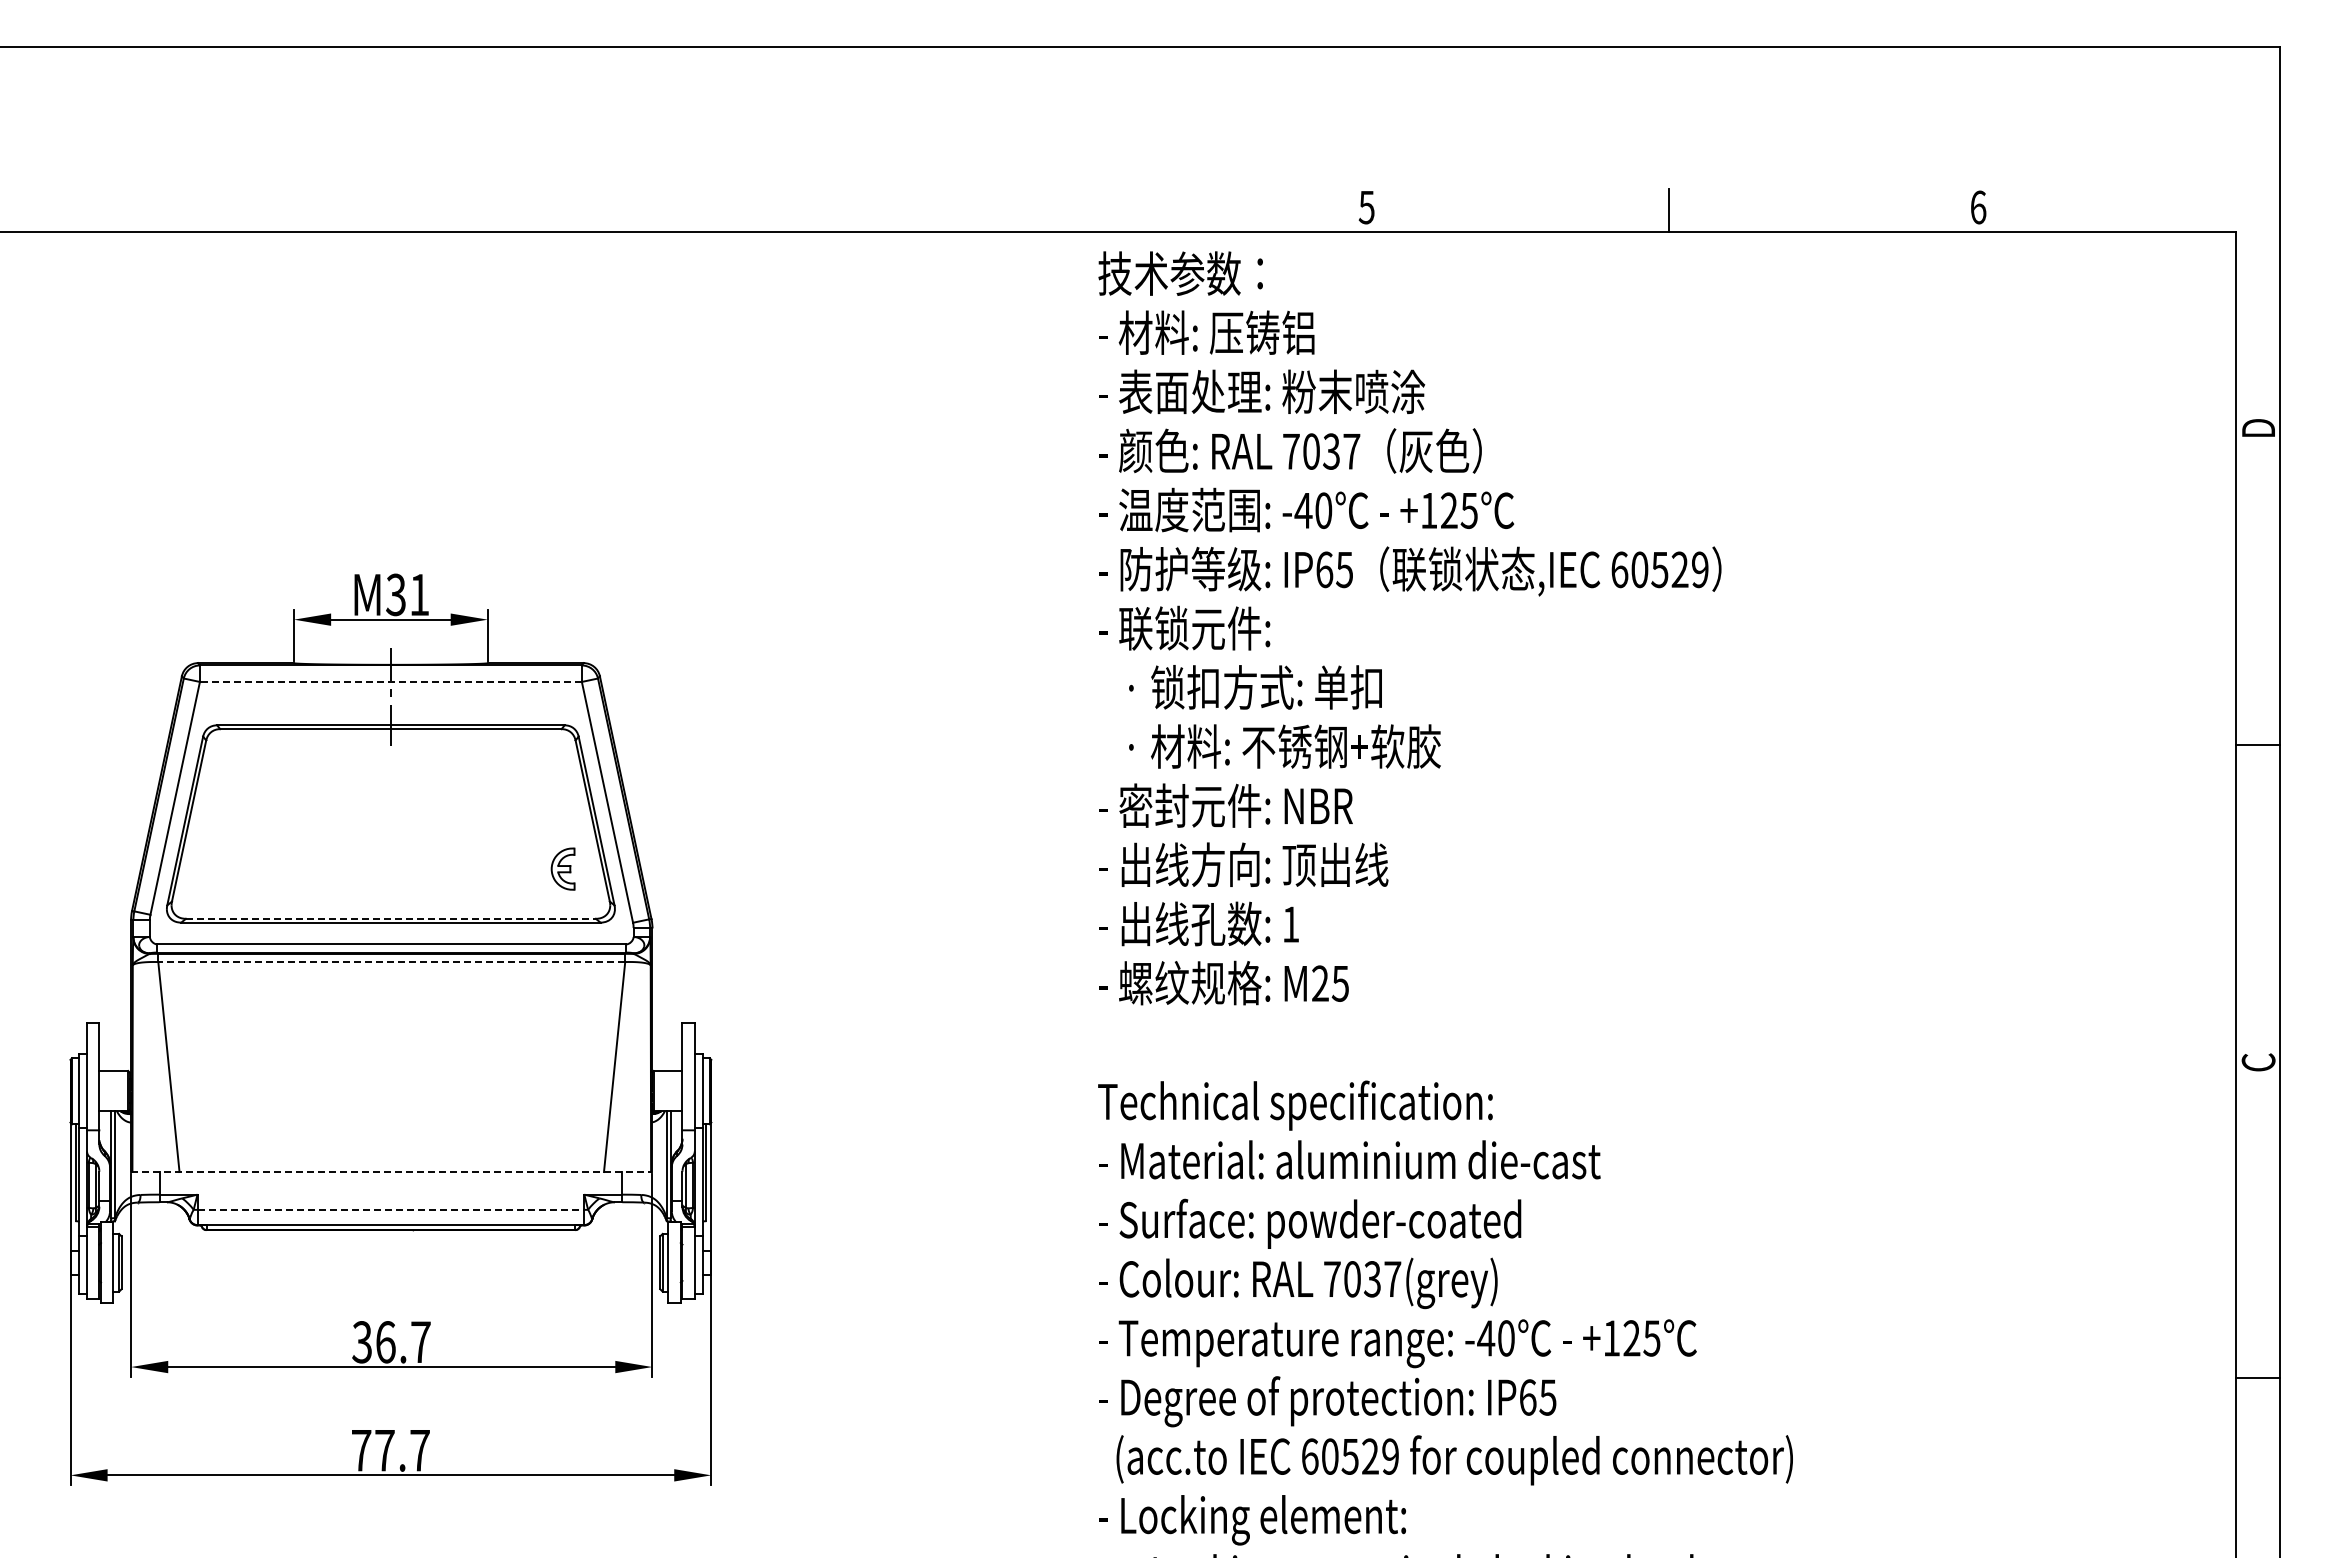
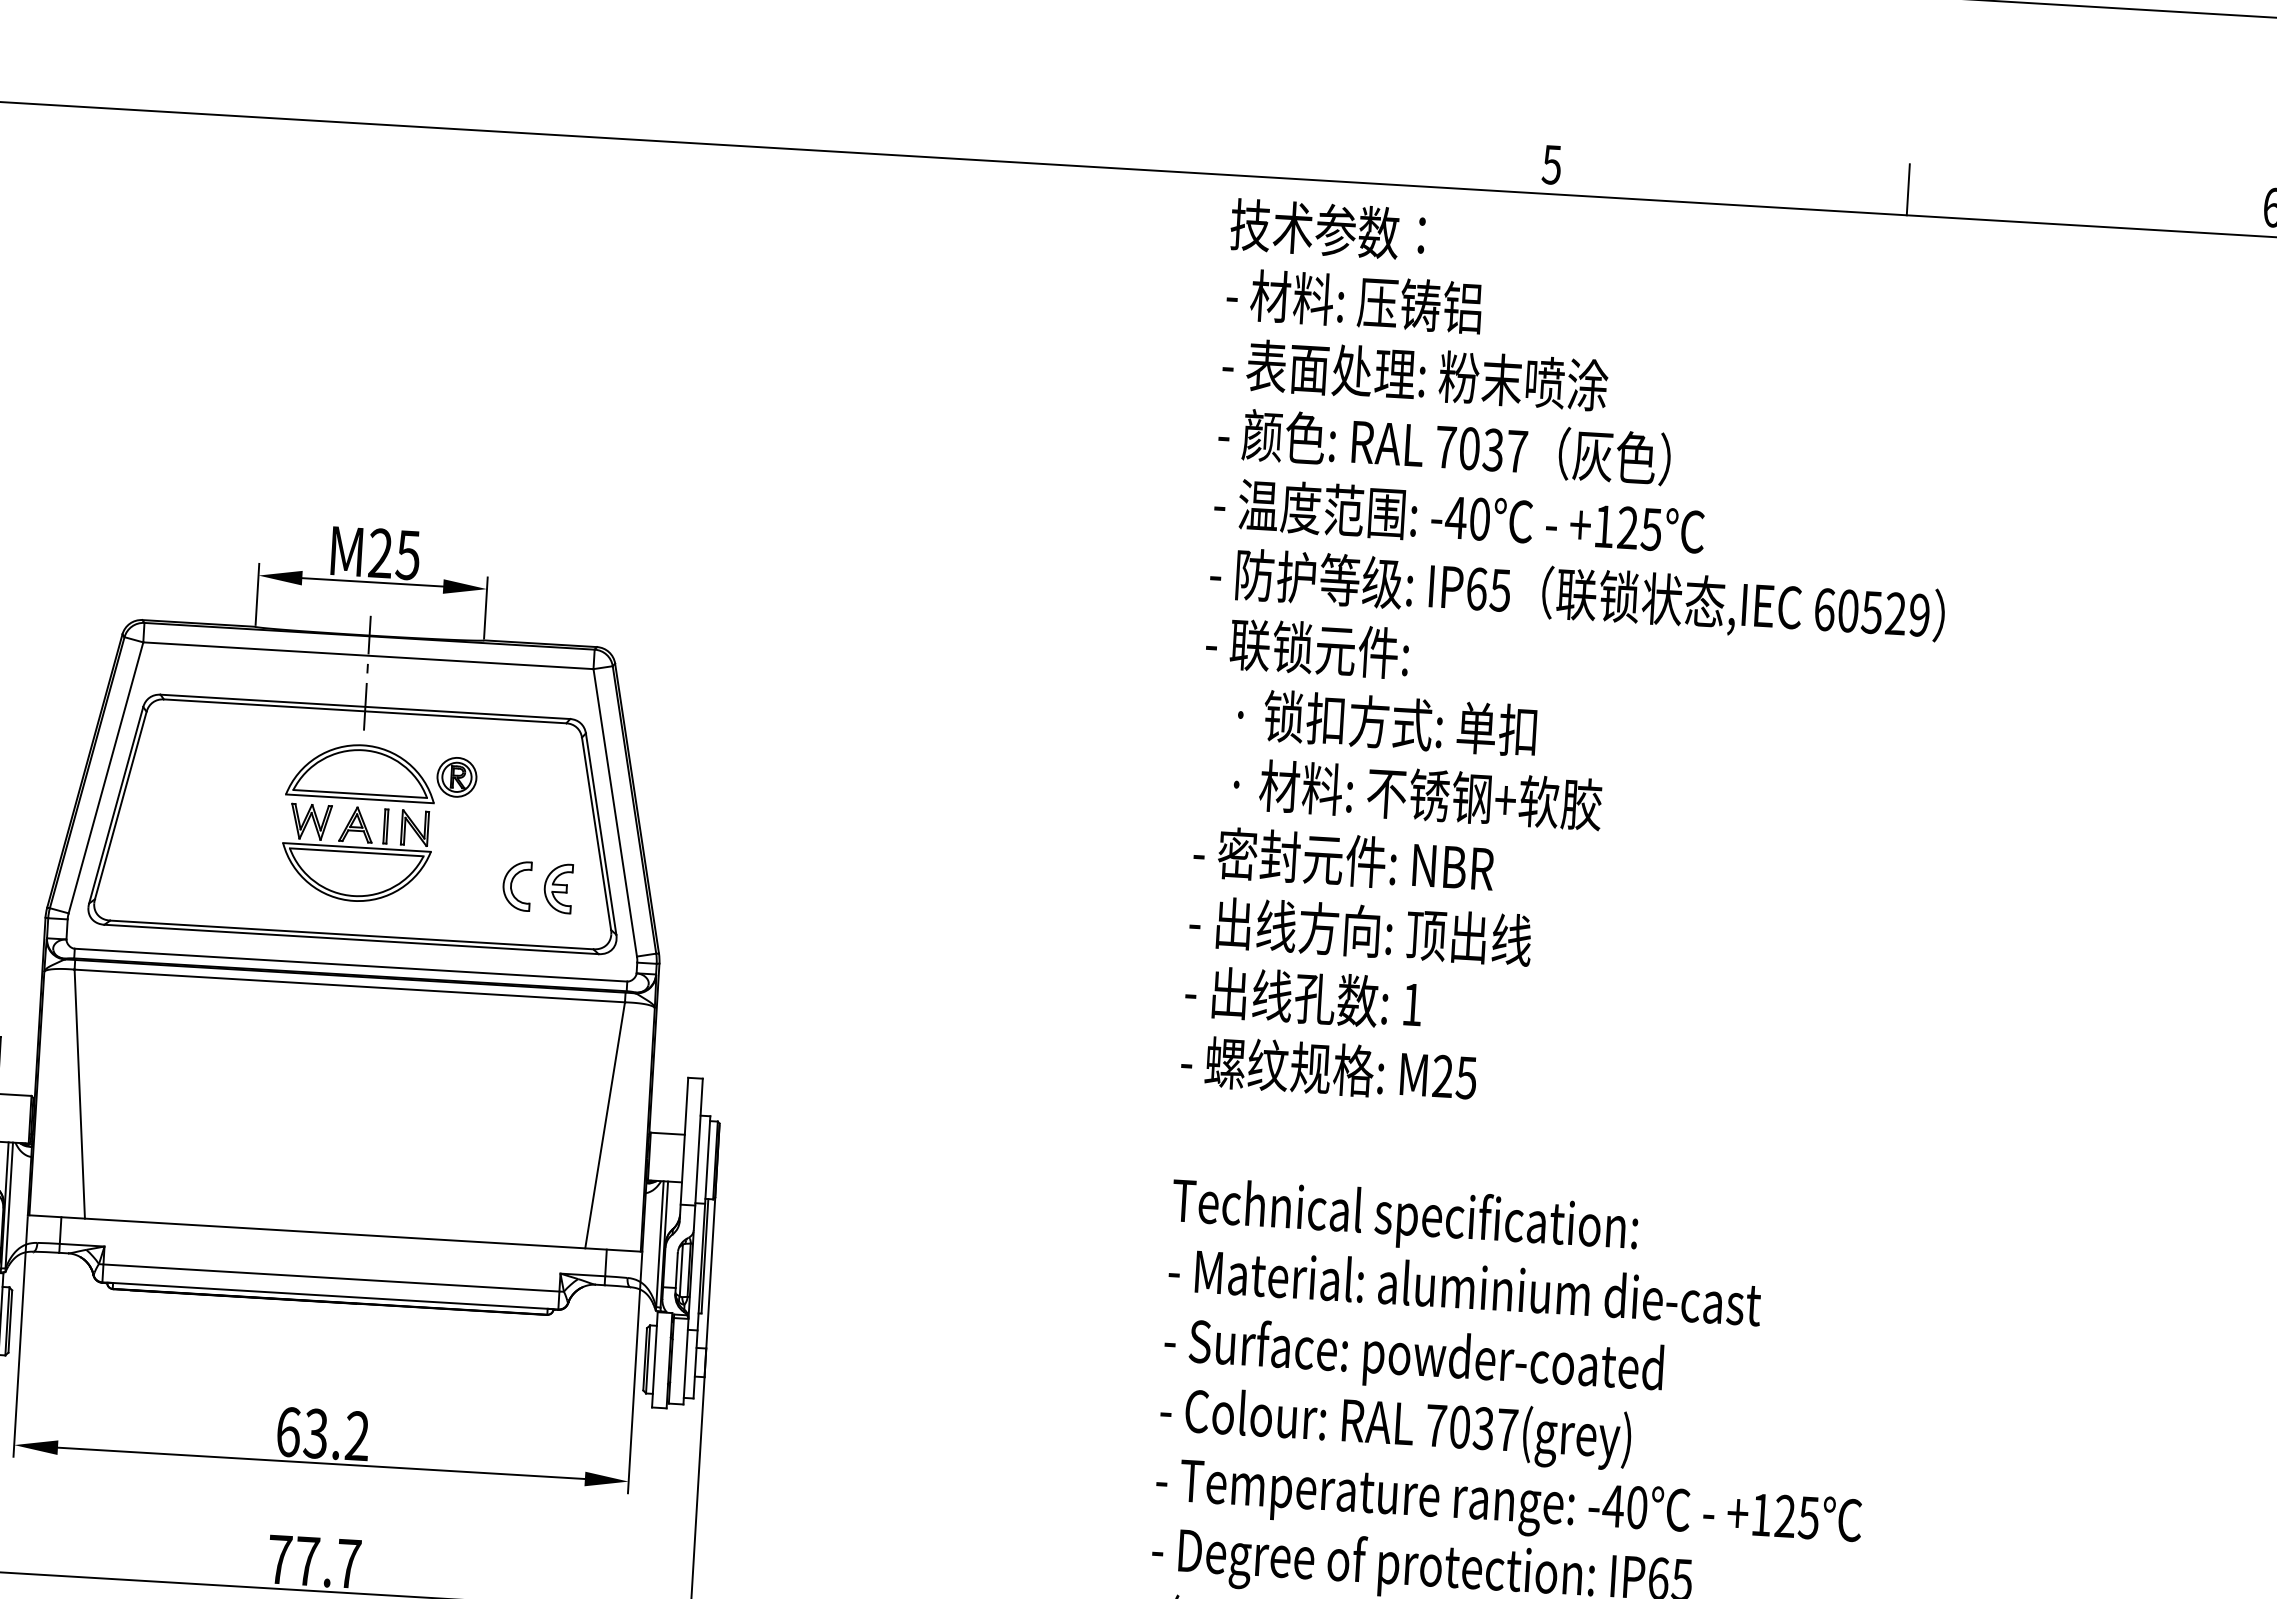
text: (407, 594) -> (394, 553), M31 -> M25
line: (390, 681) -> (367, 655), dashed -> solid
part: (408, 823) -> (379, 823), added
part: (527, 868) -> (516, 885), added
line: (390, 918) -> (351, 934), dashed -> solid
line: (391, 962) -> (349, 986), dashed -> solid
line: (391, 1172) -> (334, 1234), dashed -> solid
line: (391, 1209) -> (332, 1277), dashed -> solid
text: (391, 1342) -> (322, 1434), 36.7 -> 63.2

